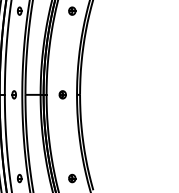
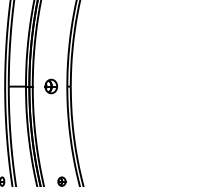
part: (62, 94) -> (50, 86), size x1.6

